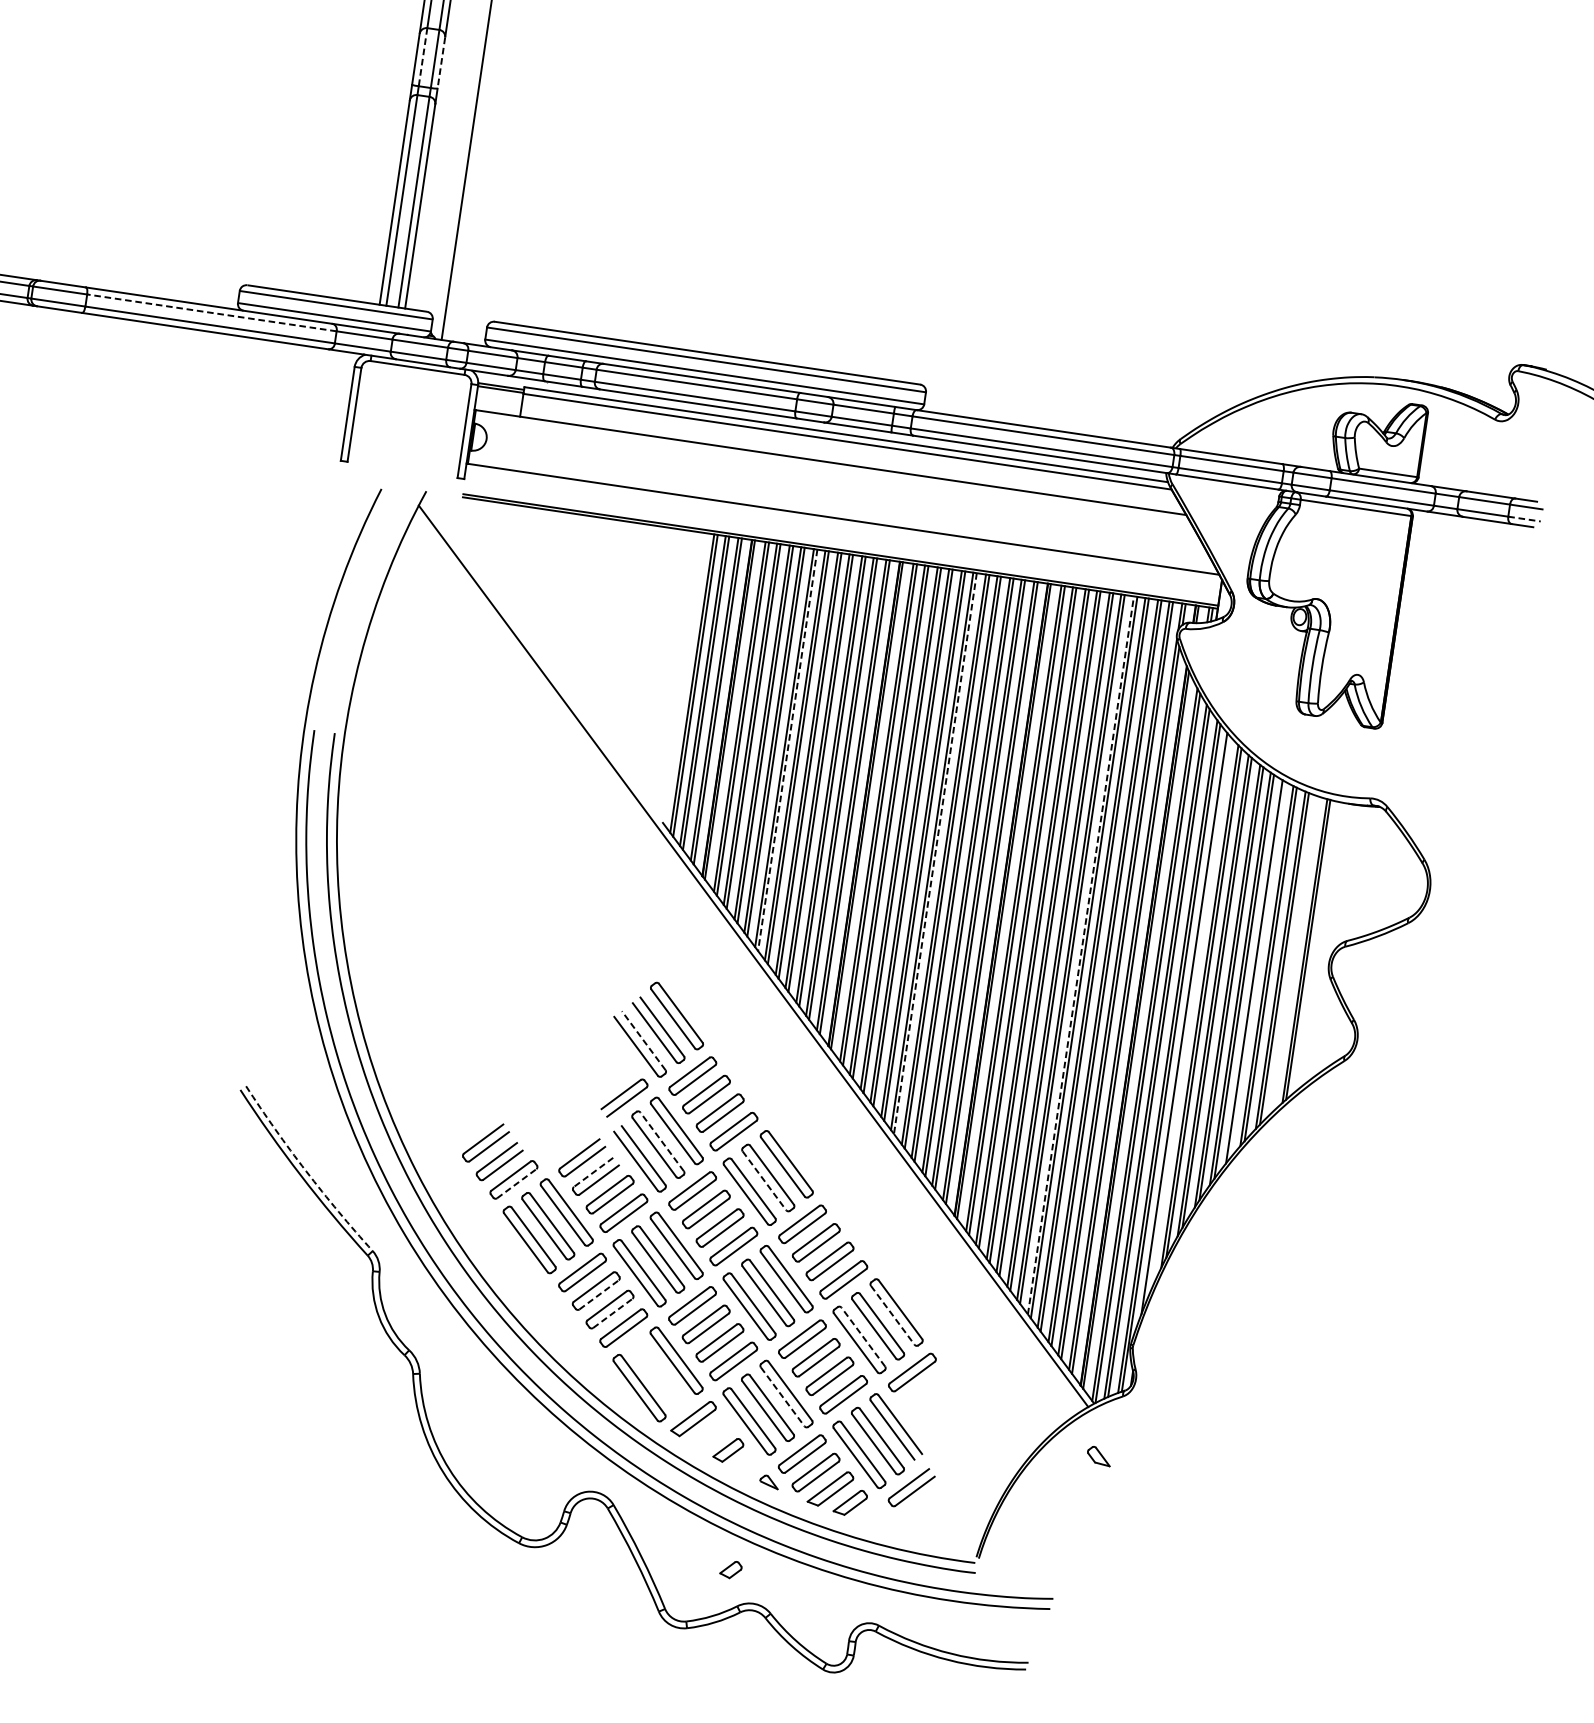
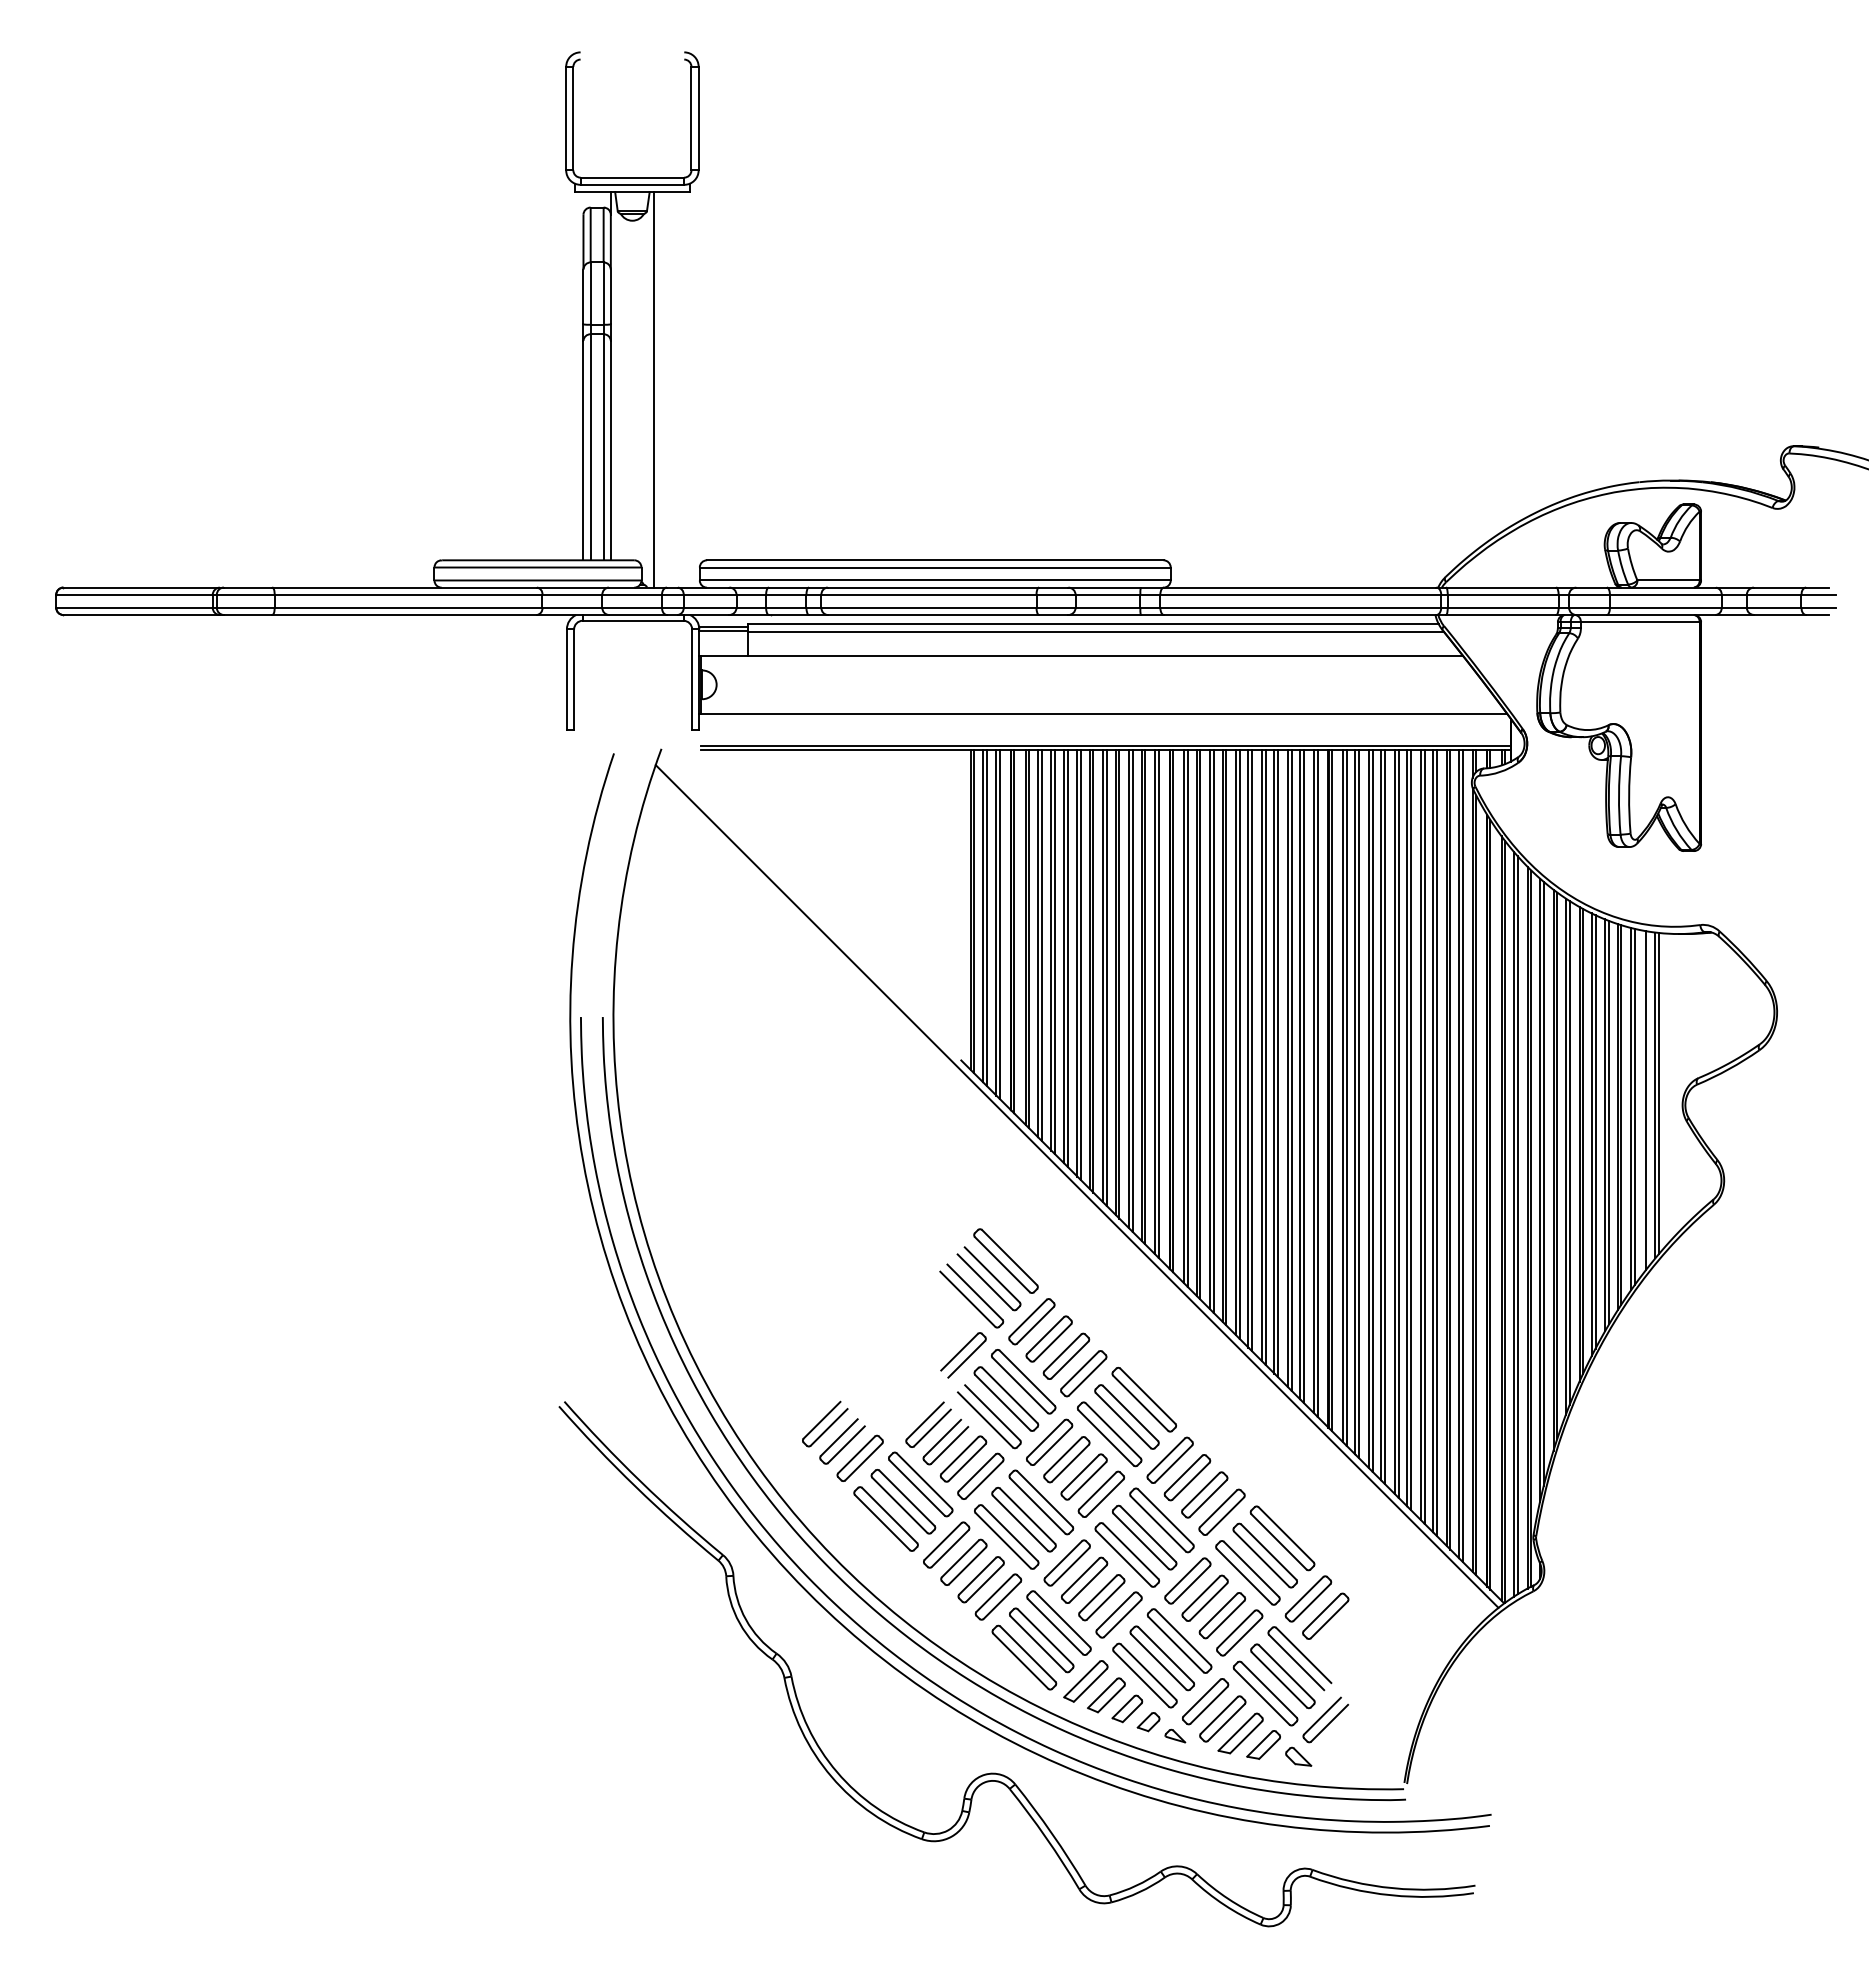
line: (422, 58) -> (590, 294), dashed -> solid
line: (441, 63) -> (610, 297), dashed -> solid
line: (211, 312) -> (408, 594), dashed -> solid
line: (1525, 518) -> (1819, 607), dashed -> solid
line: (788, 750) -> (1081, 965), dashed -> solid
line: (935, 853) -> (1252, 1050), dashed -> solid
line: (1295, 954) -> (1645, 1100), added
line: (1080, 955) -> (1420, 1134), dashed -> solid
line: (1258, 969) -> (1609, 1122), added
line: (1188, 1017) -> (1543, 1183), added
line: (643, 1040) -> (974, 1292), dashed -> solid
line: (661, 1141) -> (1009, 1395), dashed -> solid
arc: (306, 1171) -> (640, 1481), dashed -> solid
line: (593, 1172) -> (942, 1438), dashed -> solid
line: (764, 1180) -> (1123, 1420), dashed -> solid
line: (516, 1184) -> (863, 1462), dashed -> solid
line: (599, 1294) -> (967, 1565), dashed -> solid
line: (612, 1313) -> (984, 1583), dashed -> solid
line: (893, 1315) -> (1279, 1541), dashed -> solid
line: (863, 1337) -> (1251, 1569), dashed -> solid
part: (657, 1374) -> (1041, 1640), added
part: (925, 1390) -> (1325, 1615), added
line: (783, 1396) -> (1176, 1644), dashed -> solid
part: (710, 1434) -> (1106, 1695), added
part: (1099, 1455) -> (1298, 1756), moved
part: (730, 1570) -> (1148, 1722), moved

